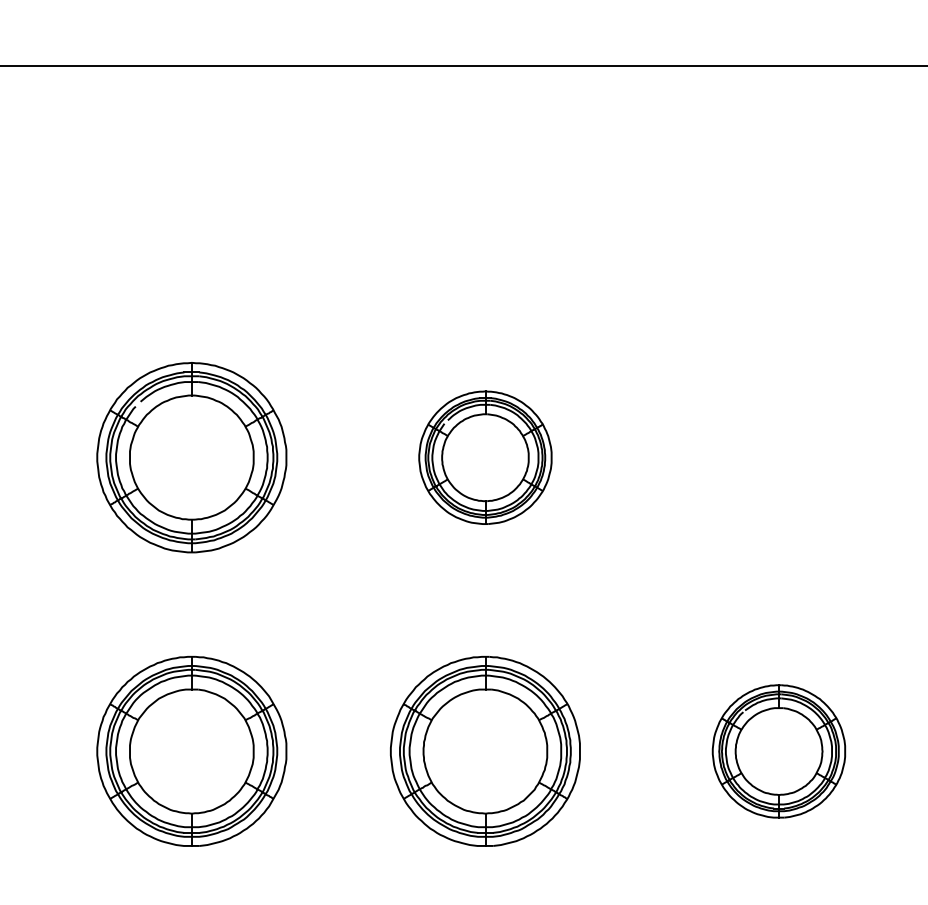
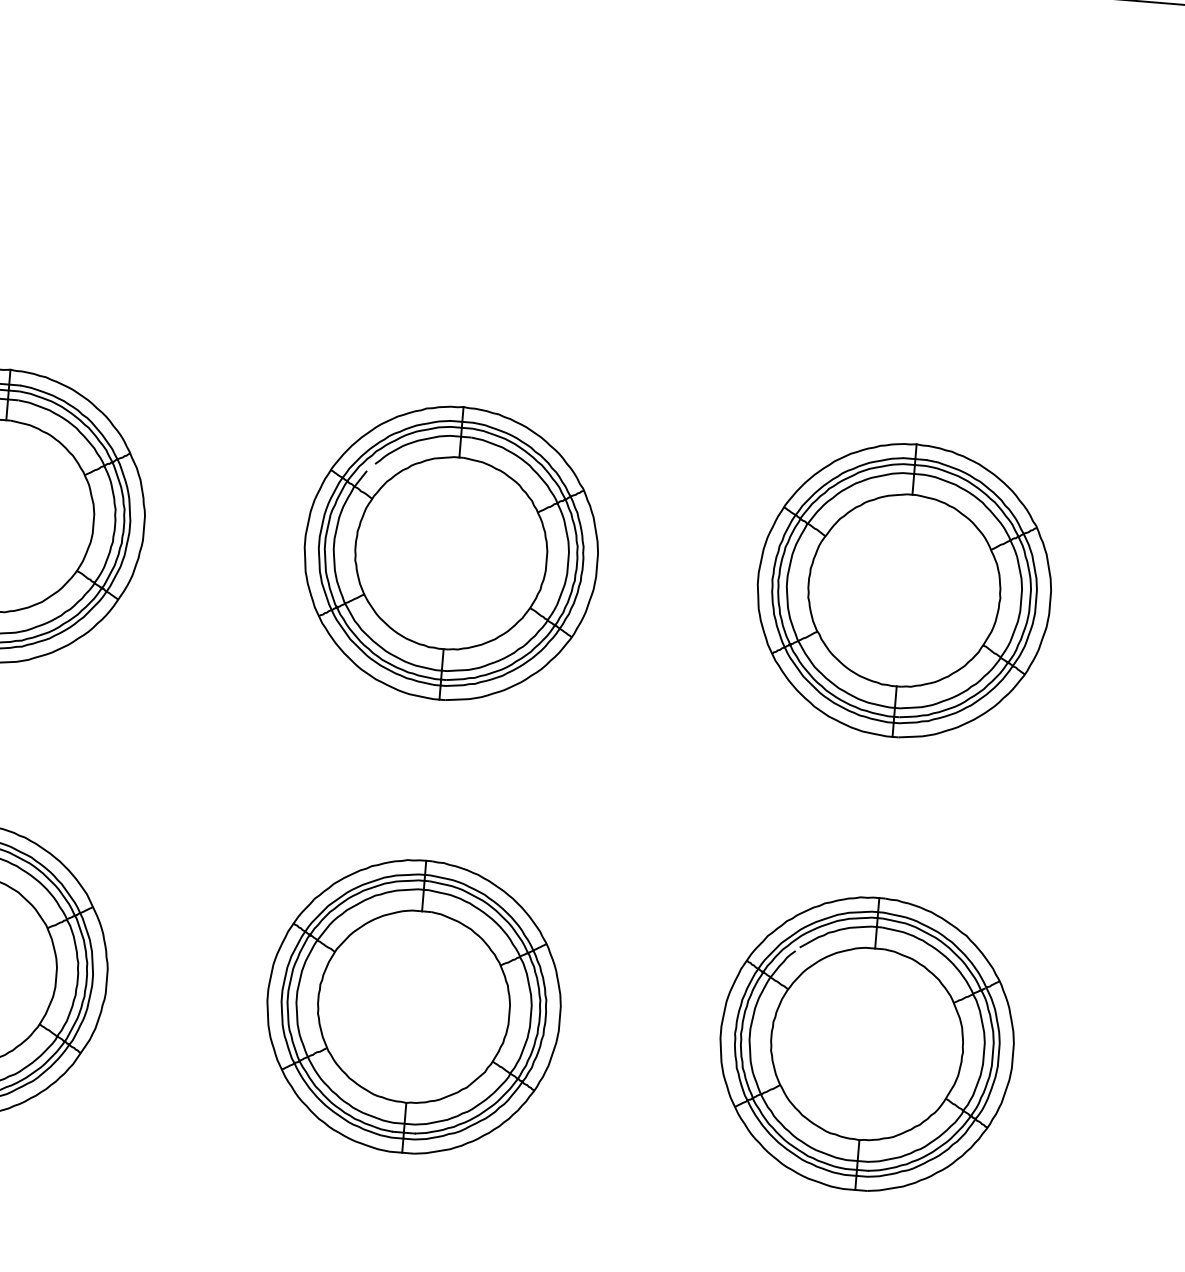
part: (485, 457) -> (451, 553), size x1.43
part: (778, 457) -> (903, 590), added
part: (778, 751) -> (866, 1044), size x1.43

